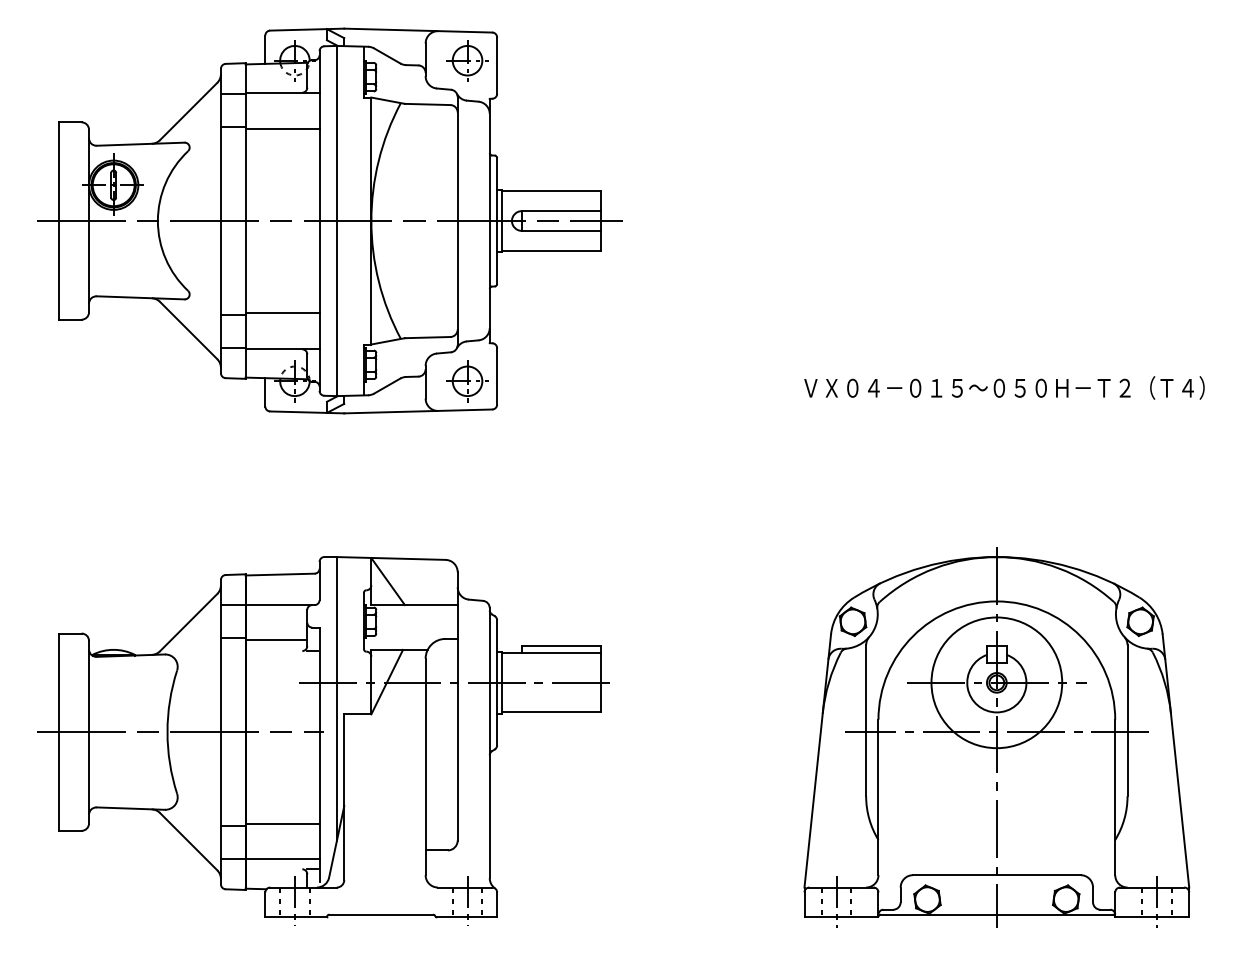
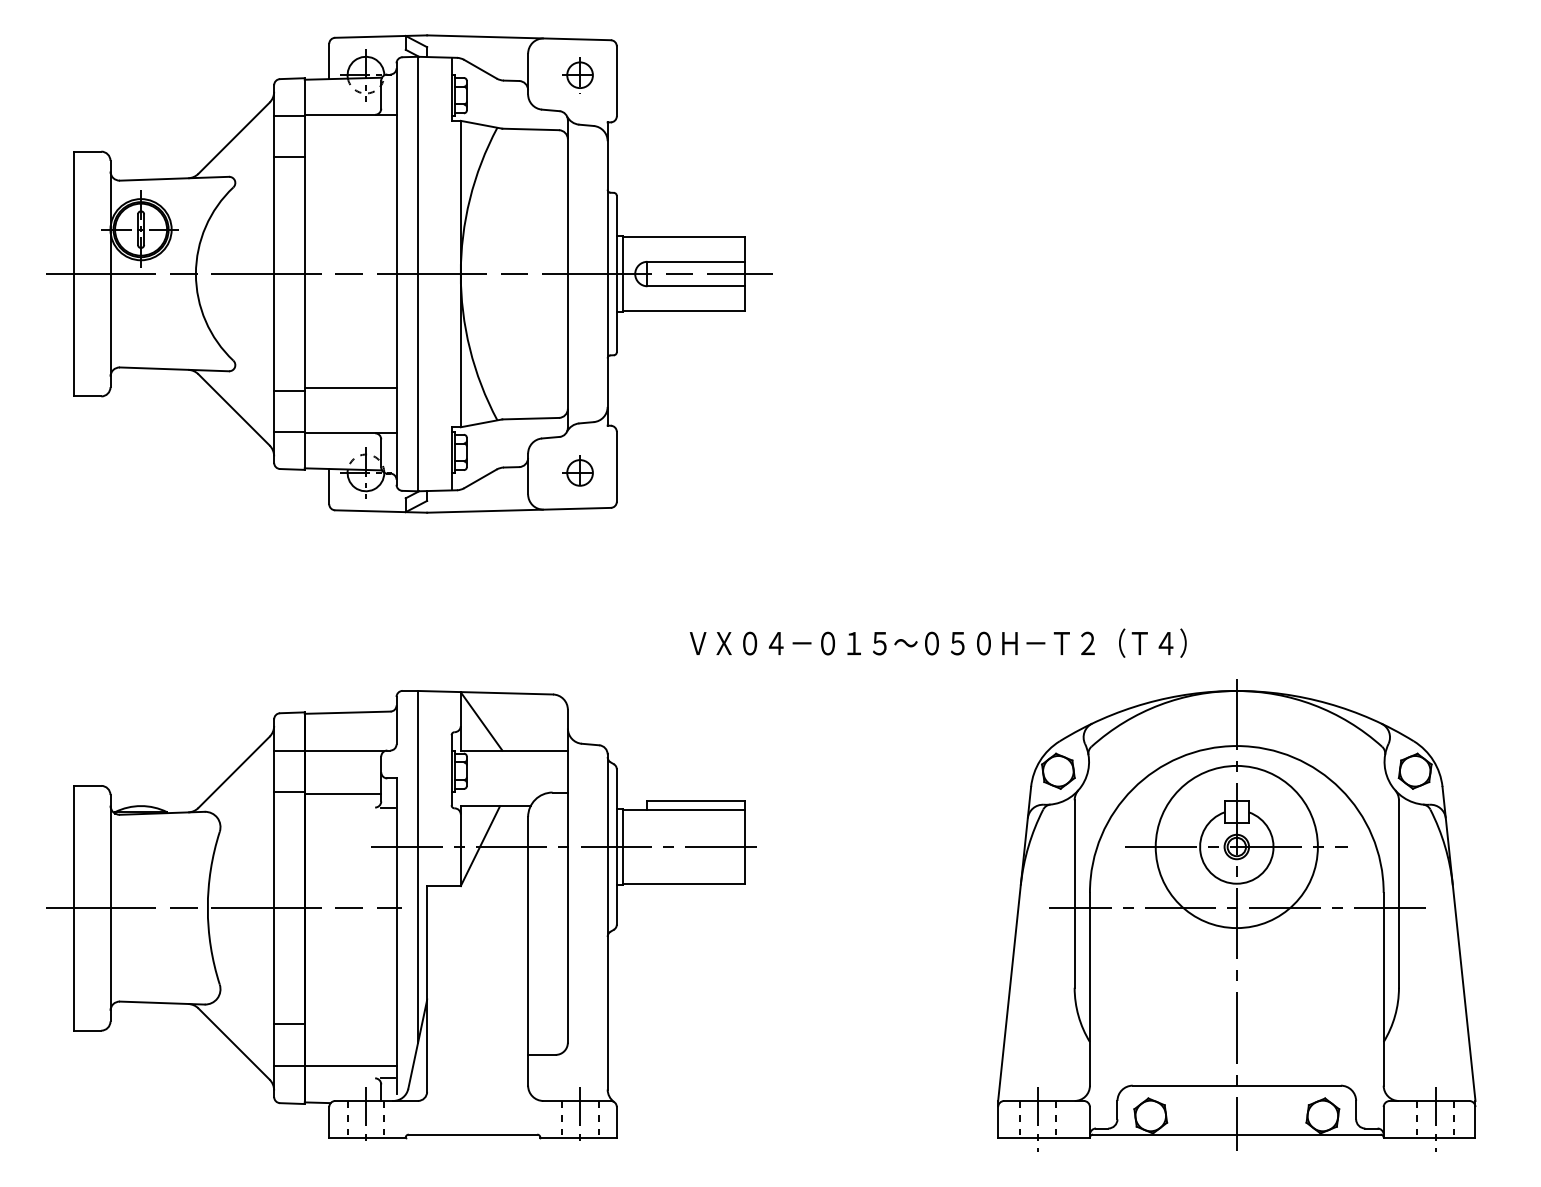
part: (467, 60) -> (579, 75), size x0.7
line: (282, 129) -> (350, 160), removed
part: (467, 380) -> (579, 472), size x0.7
text: (1003, 387) -> (937, 642), moved
line: (282, 823) -> (350, 1021), removed

